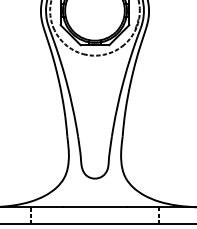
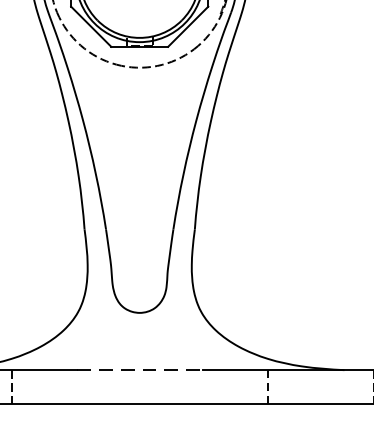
line: (95, 207) -> (140, 370), solid -> dashed

